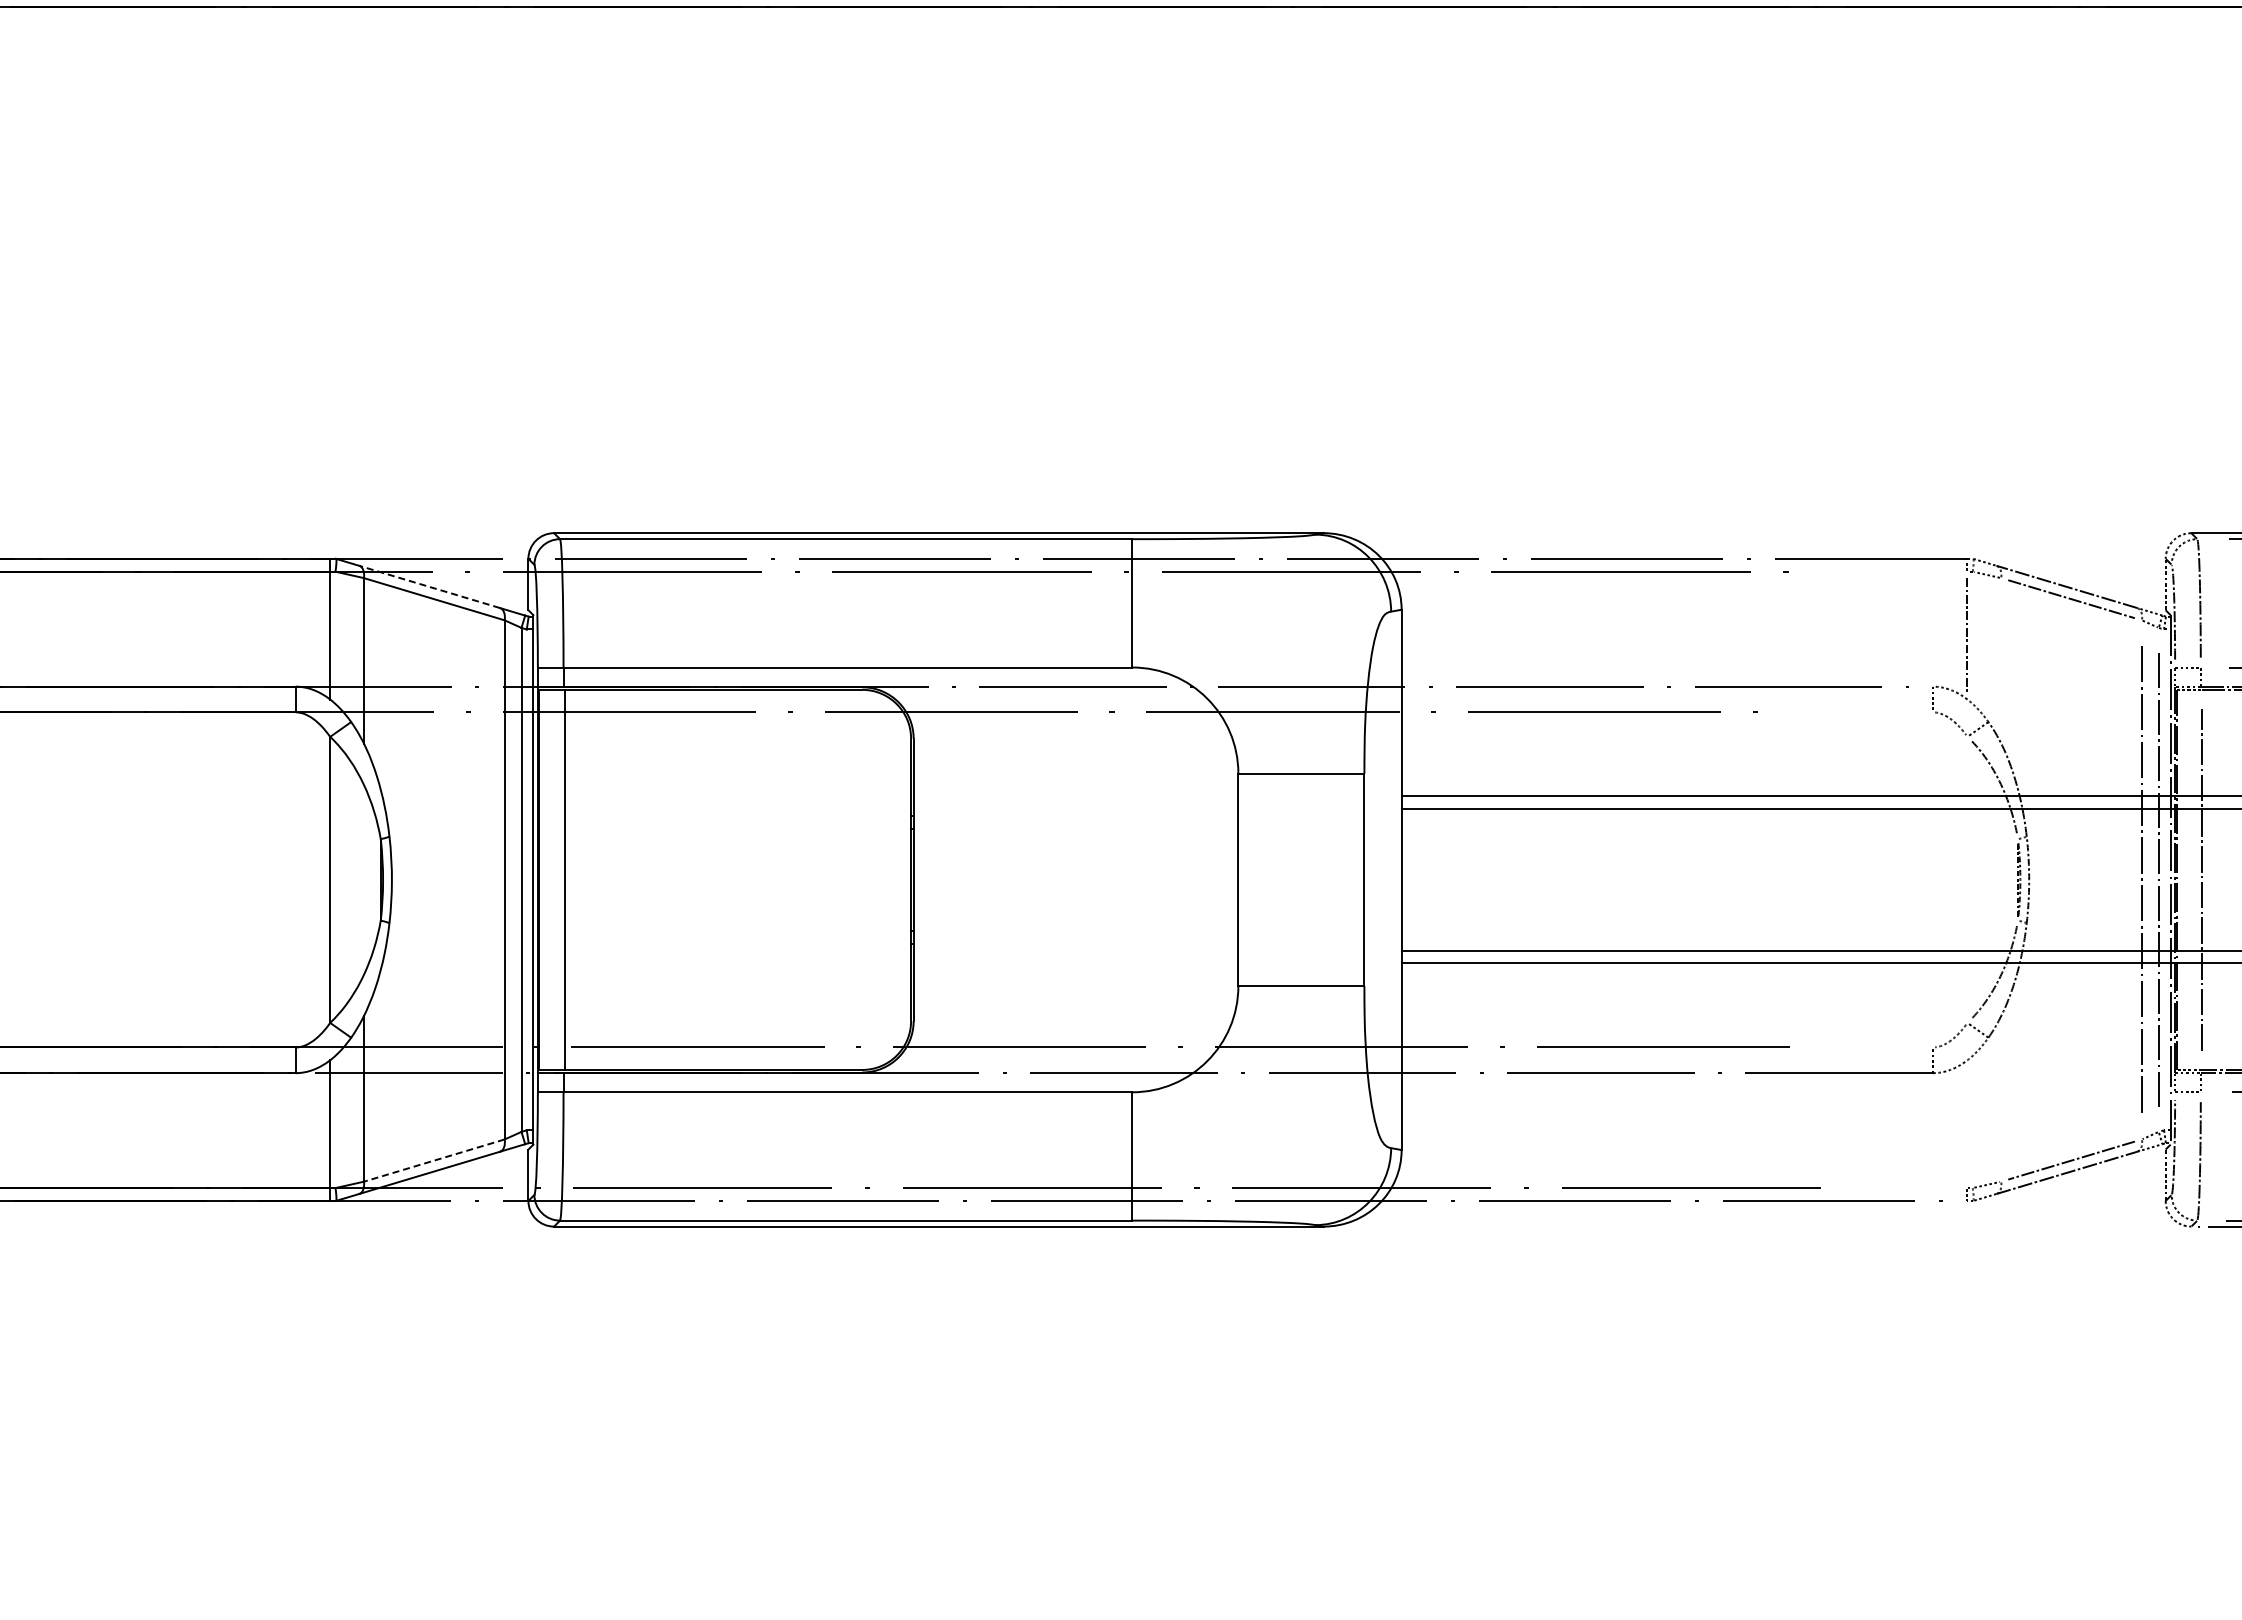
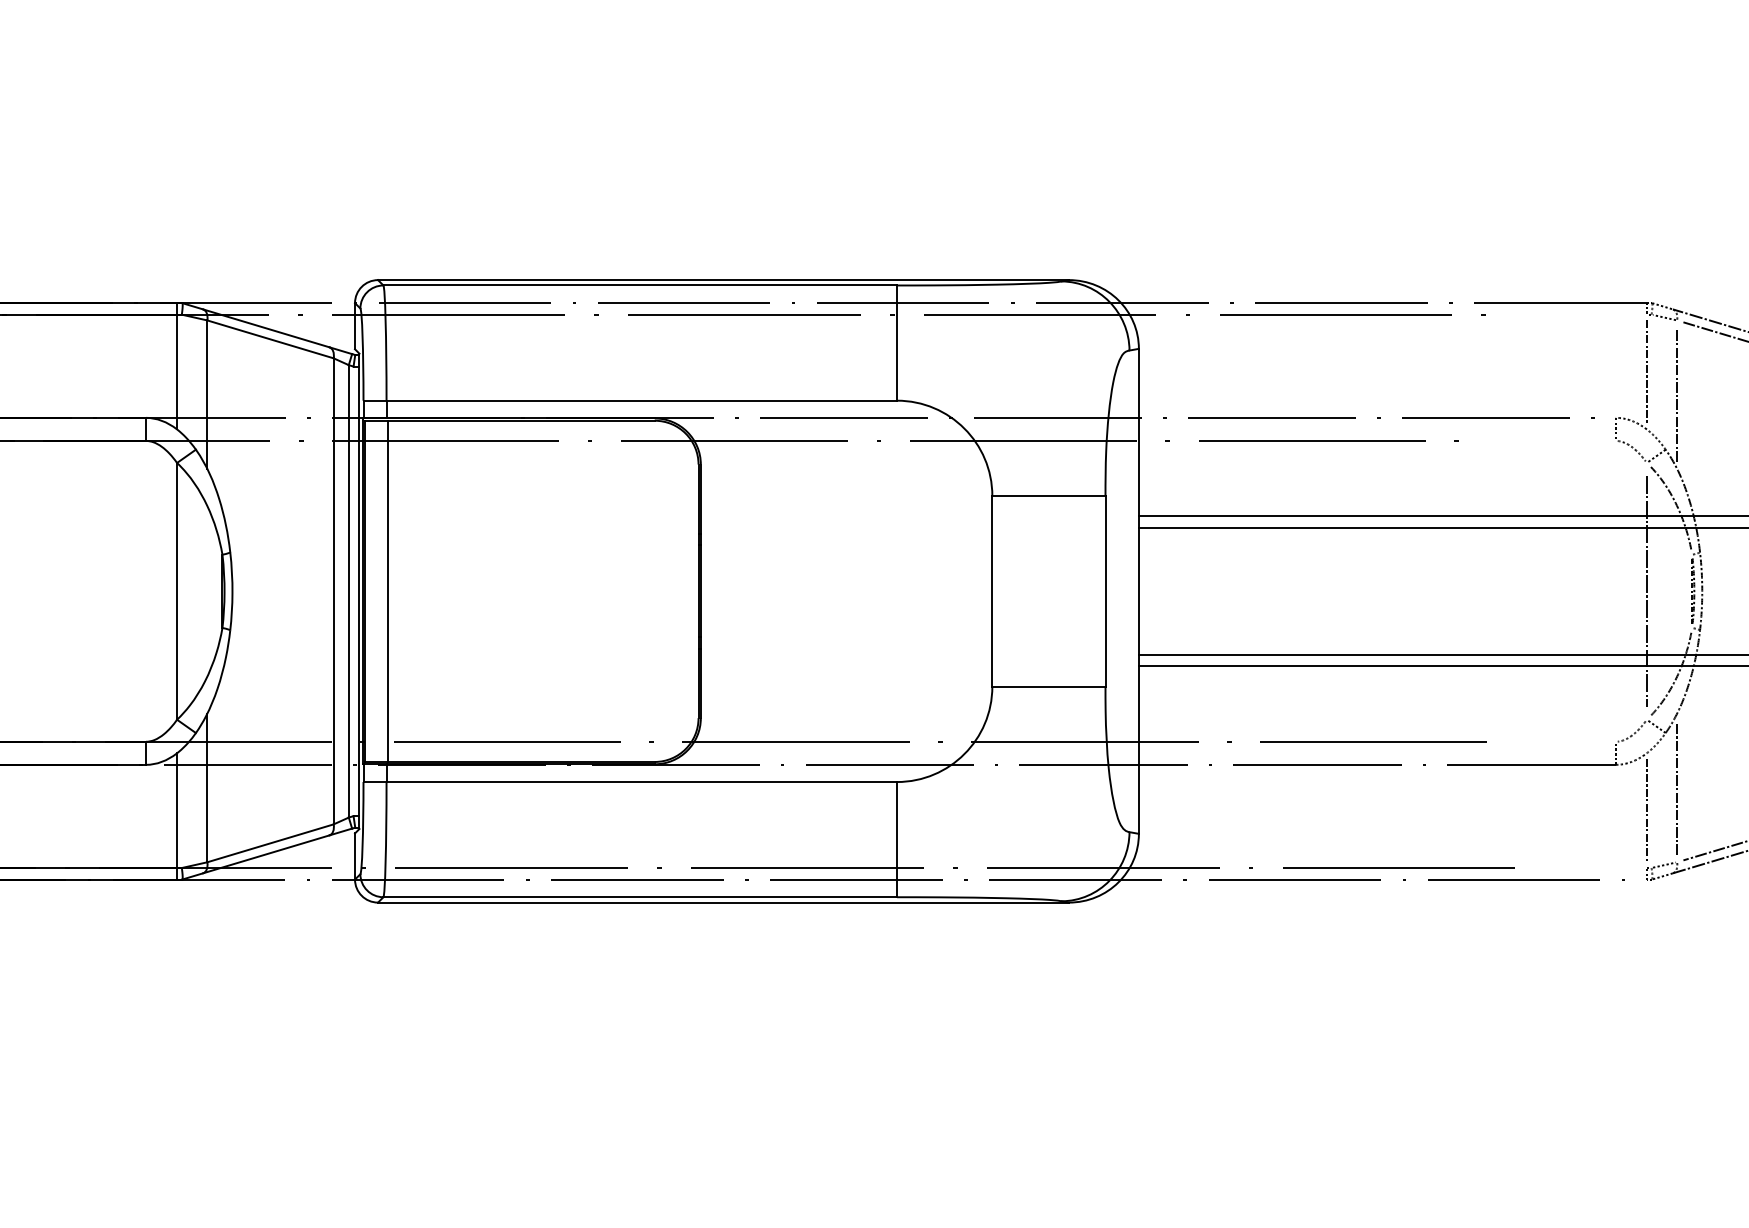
line: (429, 586) -> (266, 327), dashed -> solid
line: (2001, 660) -> (1677, 394), added
line: (1967, 879) -> (1646, 591), added
line: (2001, 1098) -> (1677, 787), added
line: (1967, 1123) -> (1646, 810), added
line: (433, 1160) -> (269, 843), dashed -> solid

